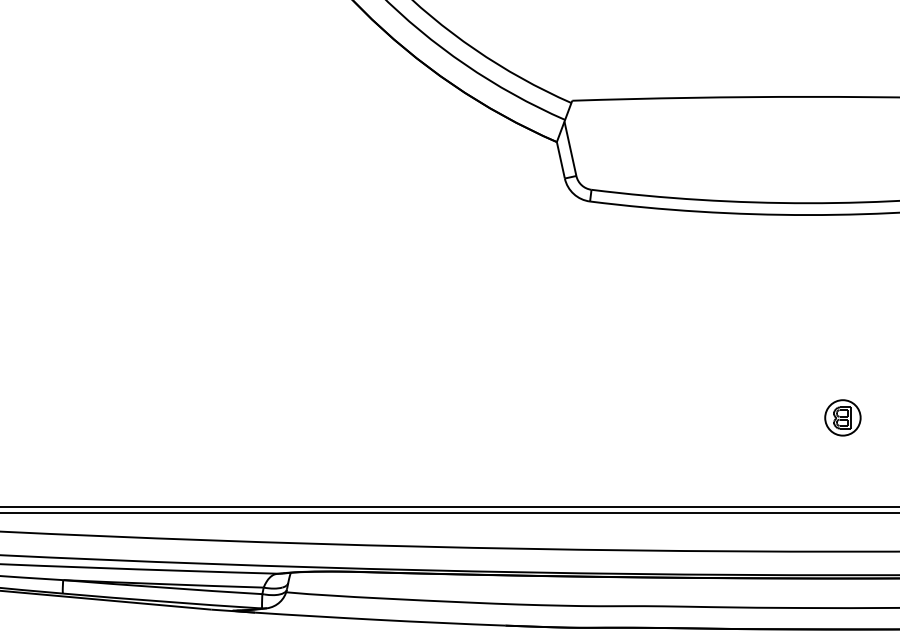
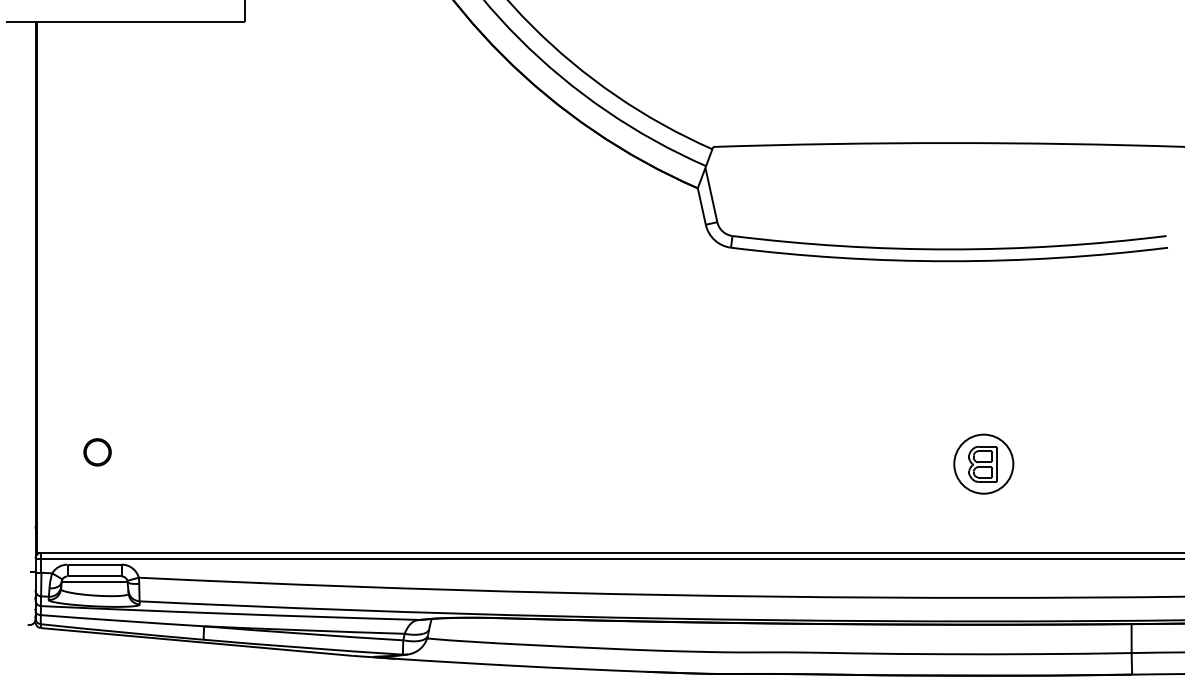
part: (842, 417) -> (983, 463), size x1.67

